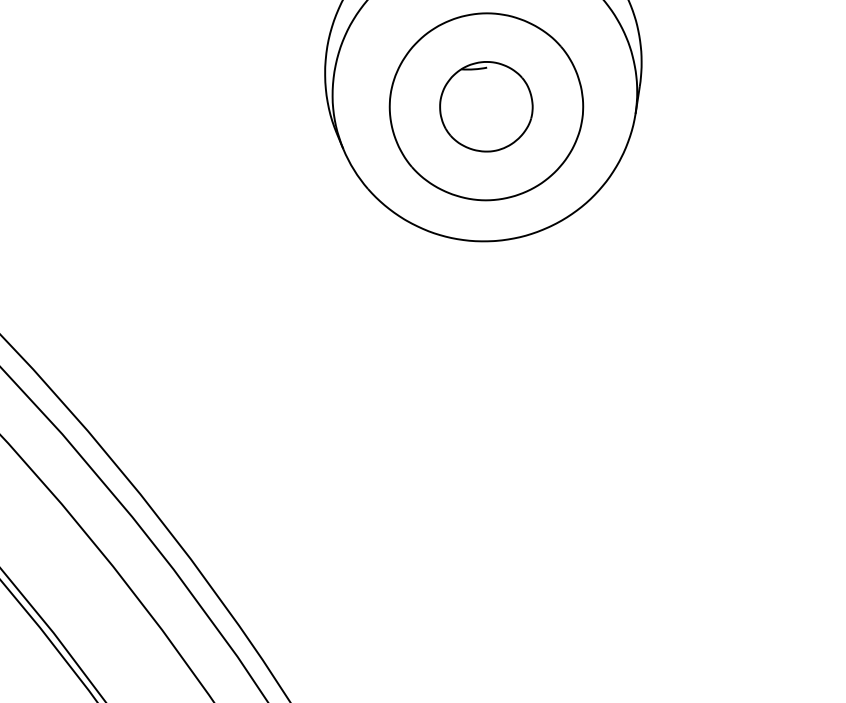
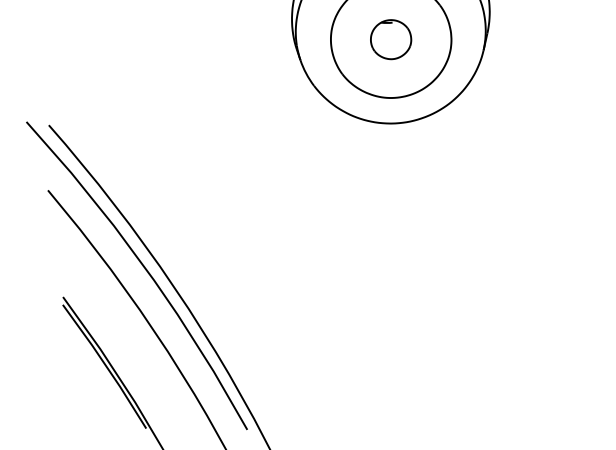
part: (485, 106) -> (390, 39), size x0.7

